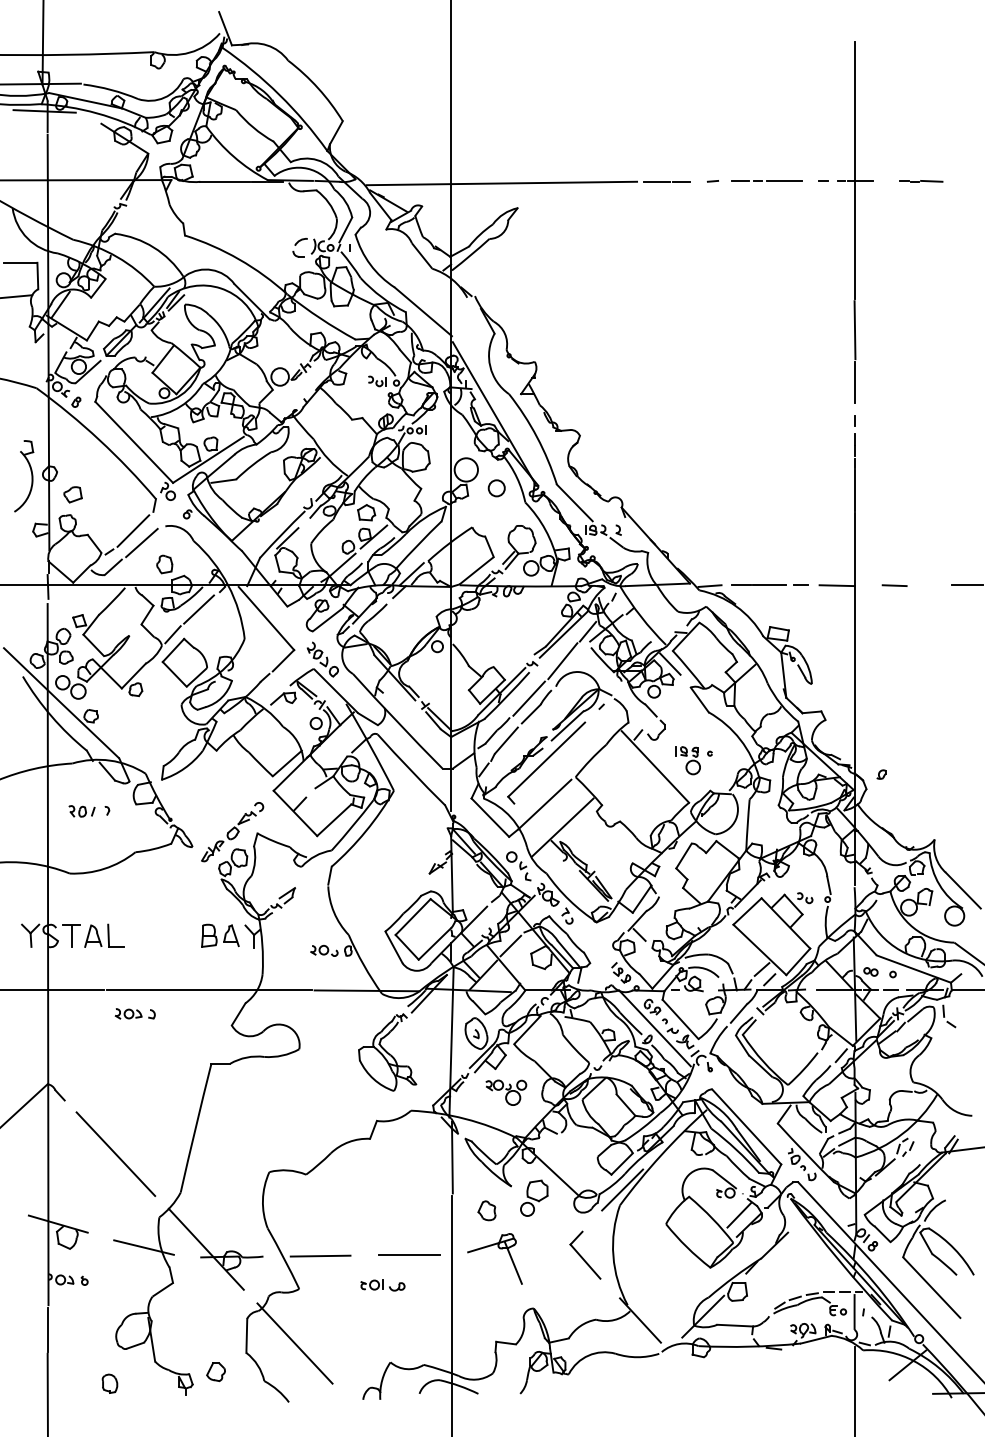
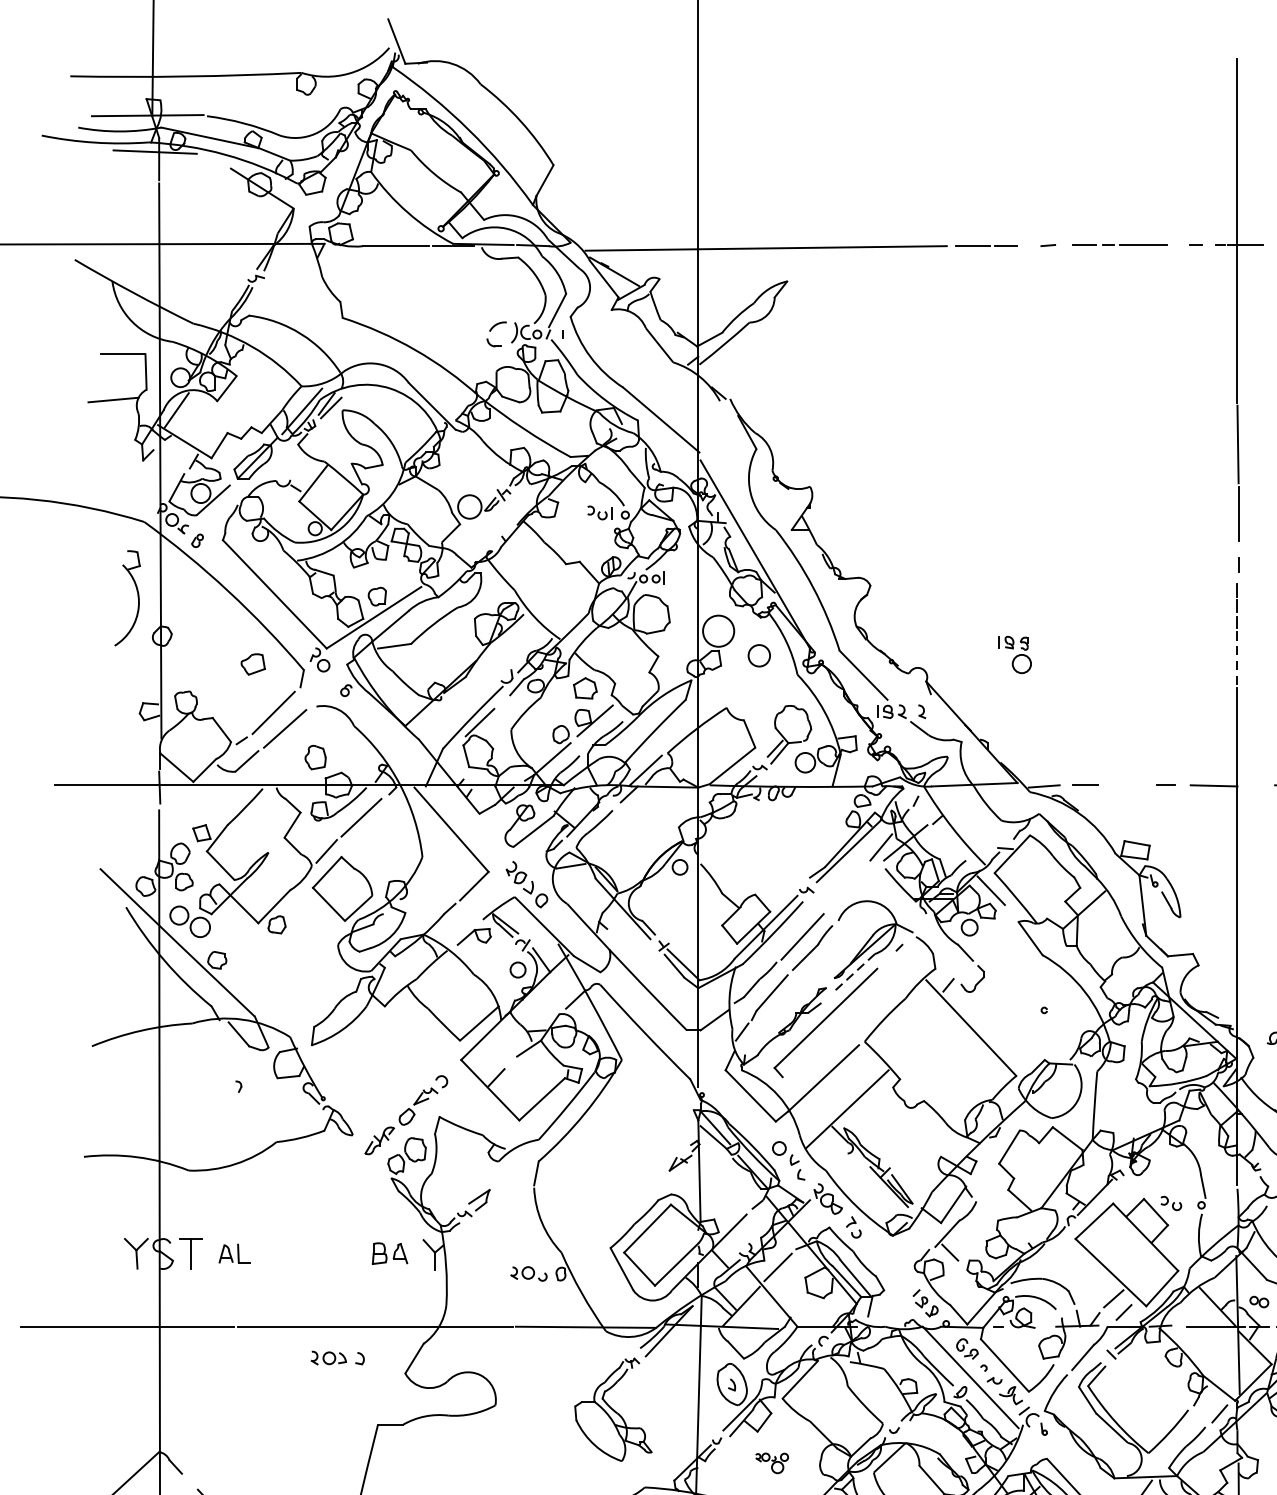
part: (31, 476) -> (137, 598), moved
line: (854, 491) -> (1237, 660), solid -> dashed
part: (72, 494) -> (252, 664), moved
line: (769, 585) -> (1123, 785), removed
line: (562, 661) -> (847, 887), removed
line: (567, 726) -> (853, 974), solid -> dashed
part: (687, 760) -> (1014, 654), moved
part: (81, 811) -> (204, 1087), removed
part: (104, 935) -> (235, 1253), size x0.6
part: (220, 935) -> (390, 1253), size x0.7
part: (134, 1013) -> (336, 1357), moved
part: (506, 1092) -> (772, 1463), size x0.6

